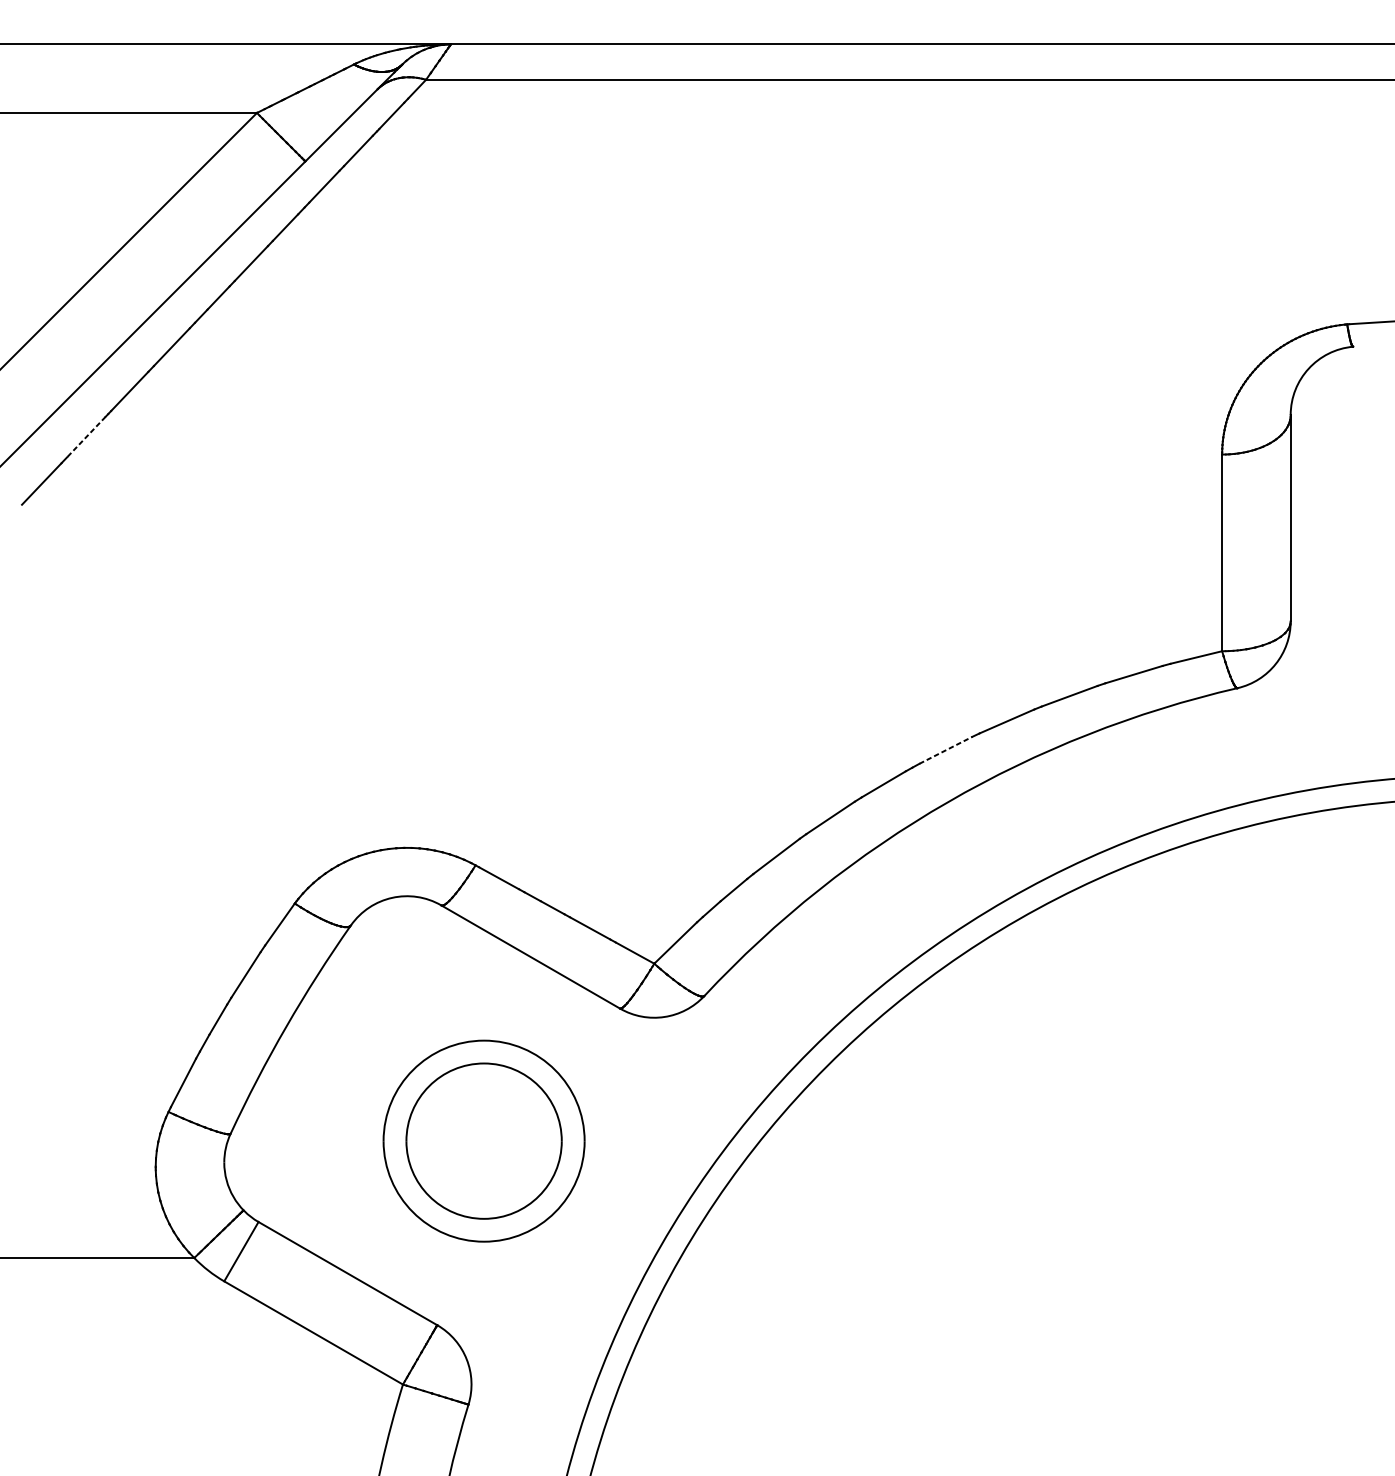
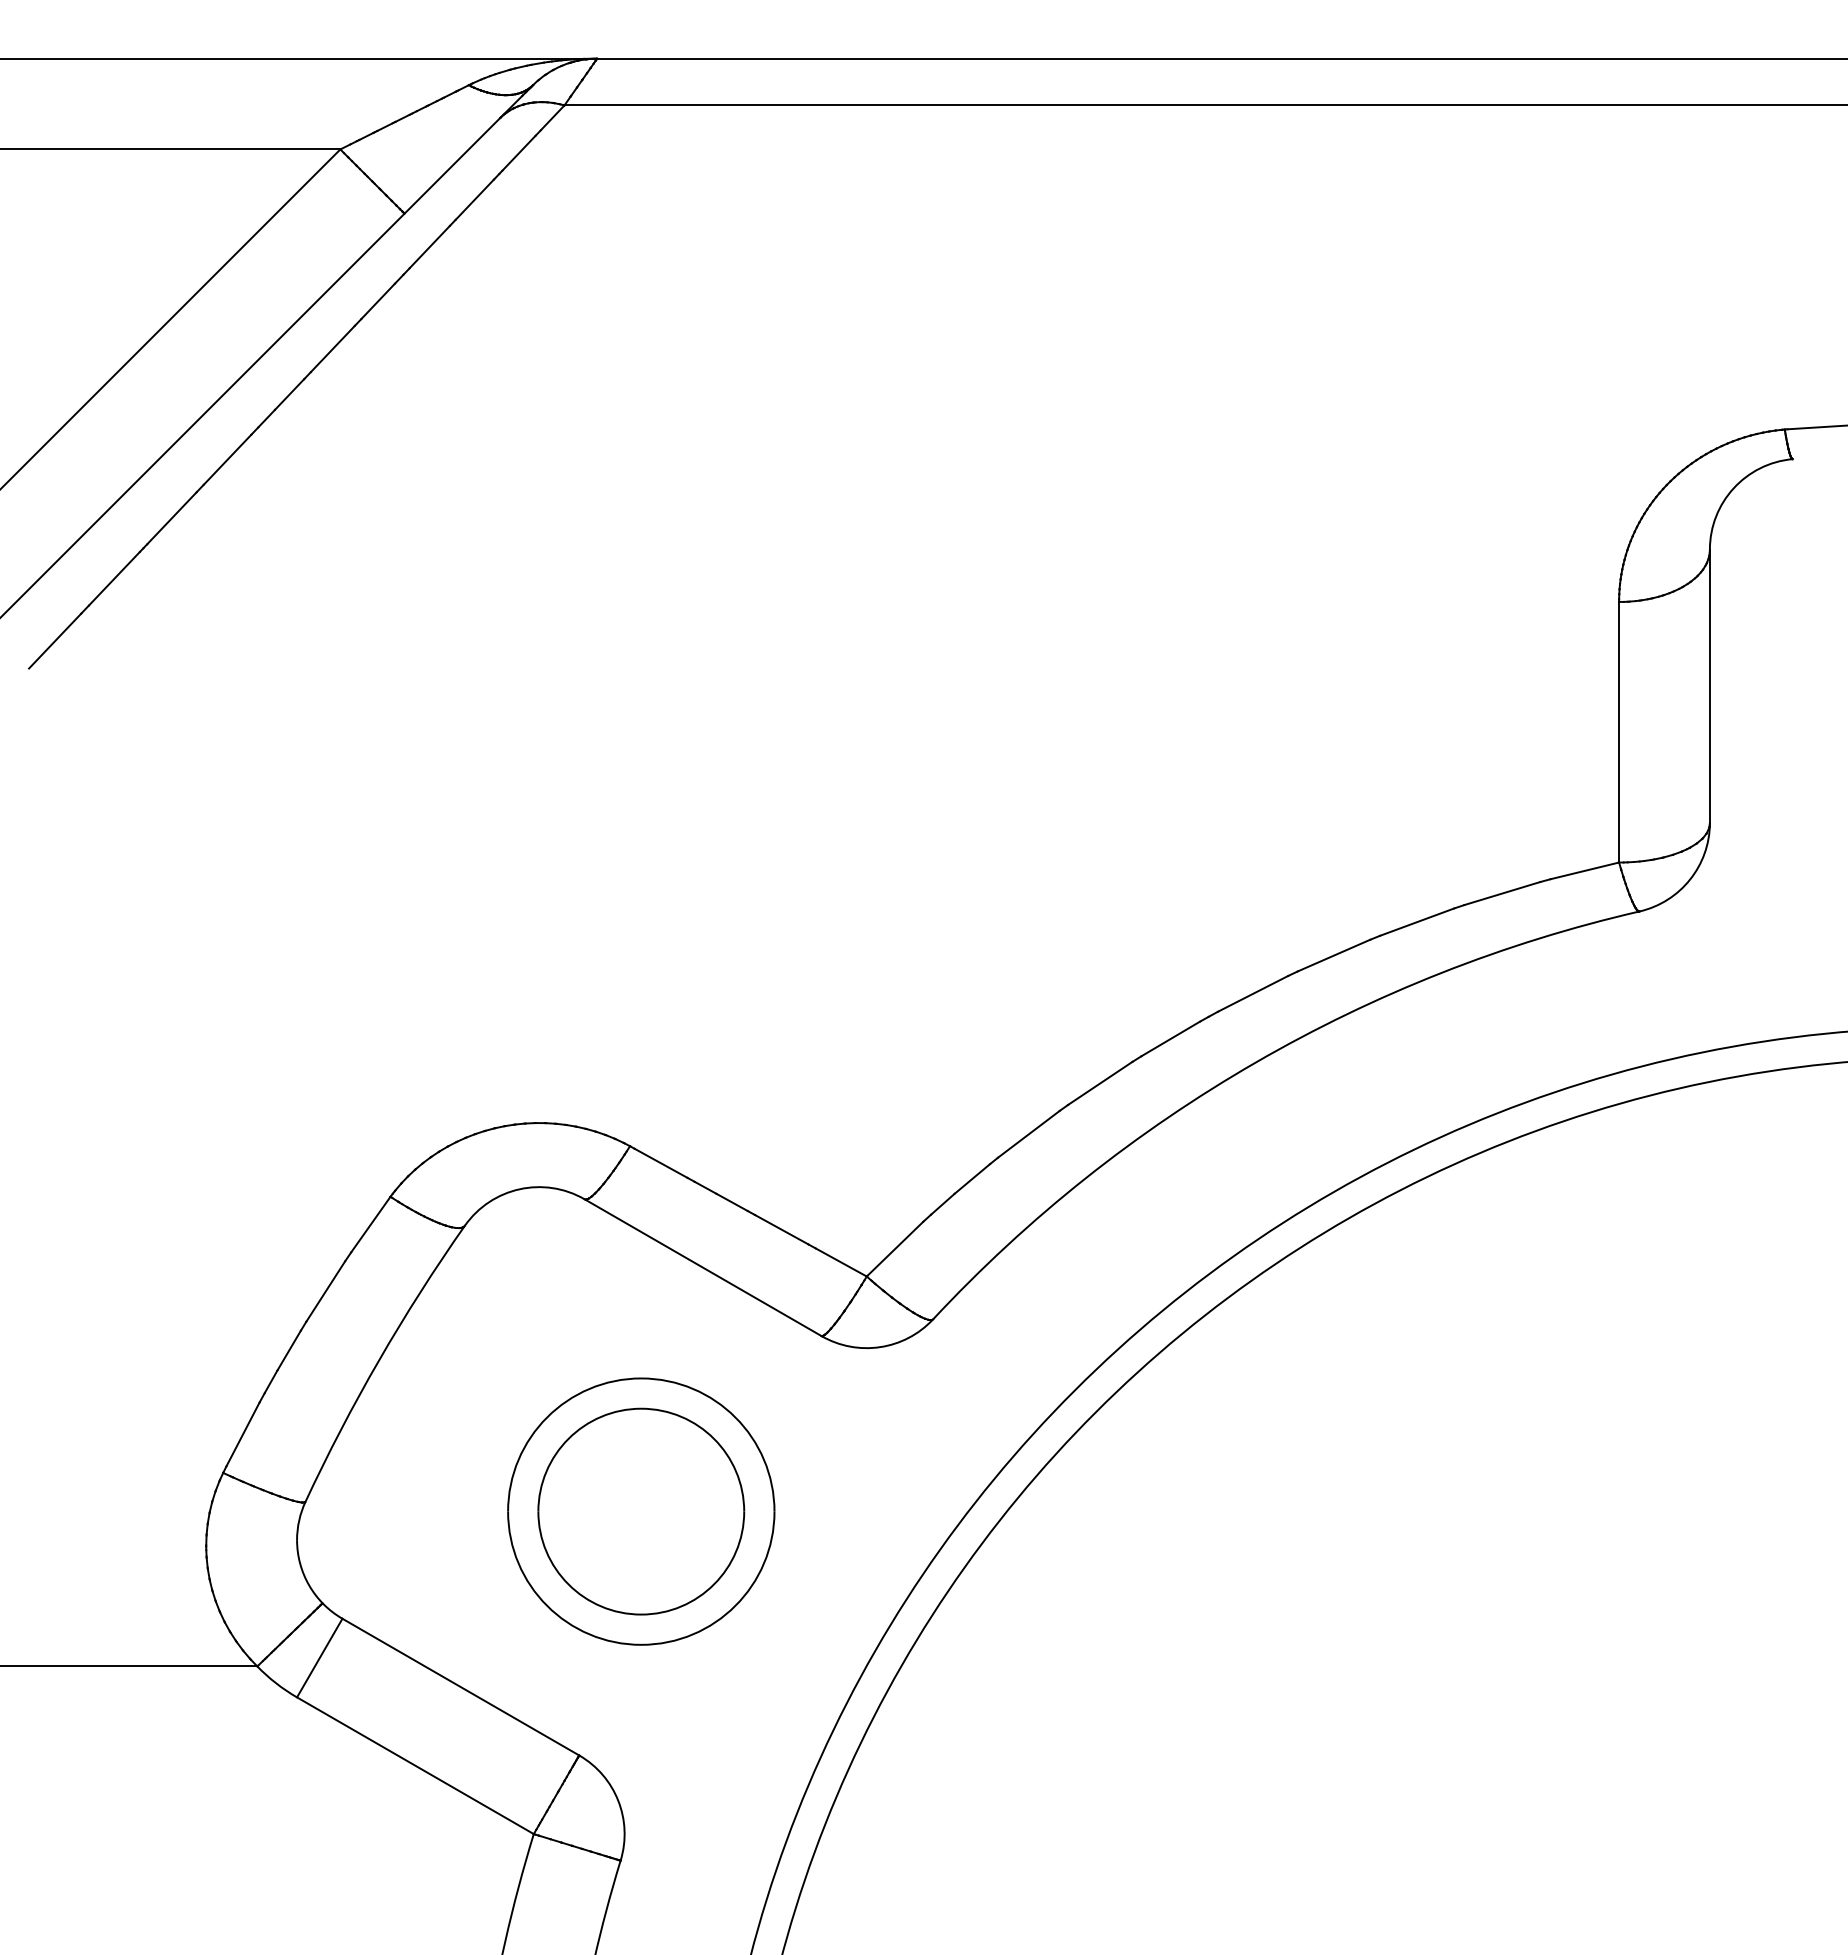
line: (86, 436) -> (114, 578), dashed -> solid
line: (946, 750) -> (1253, 993), dashed -> solid

